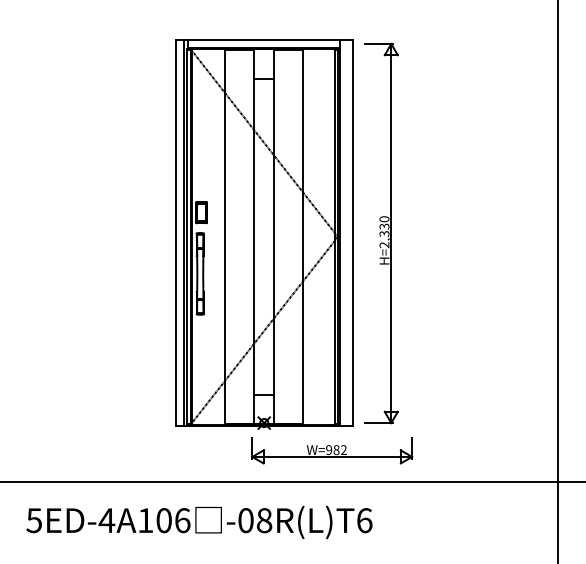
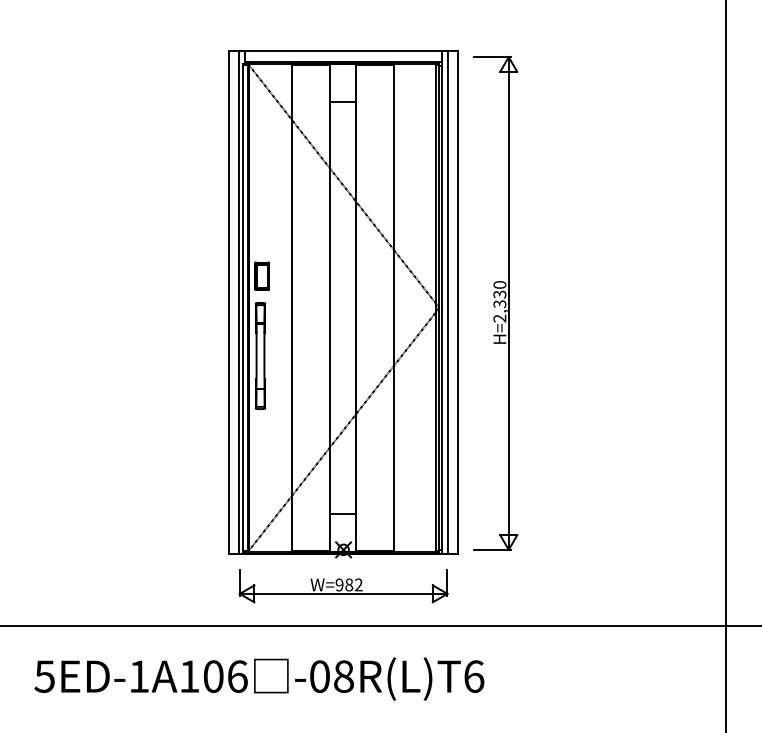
line: (344, 232) -> (447, 302), added
part: (332, 450) -> (343, 585), moved
text: (106, 520) -> (138, 676), 5ED-4A106 -> 5ED-1A106

